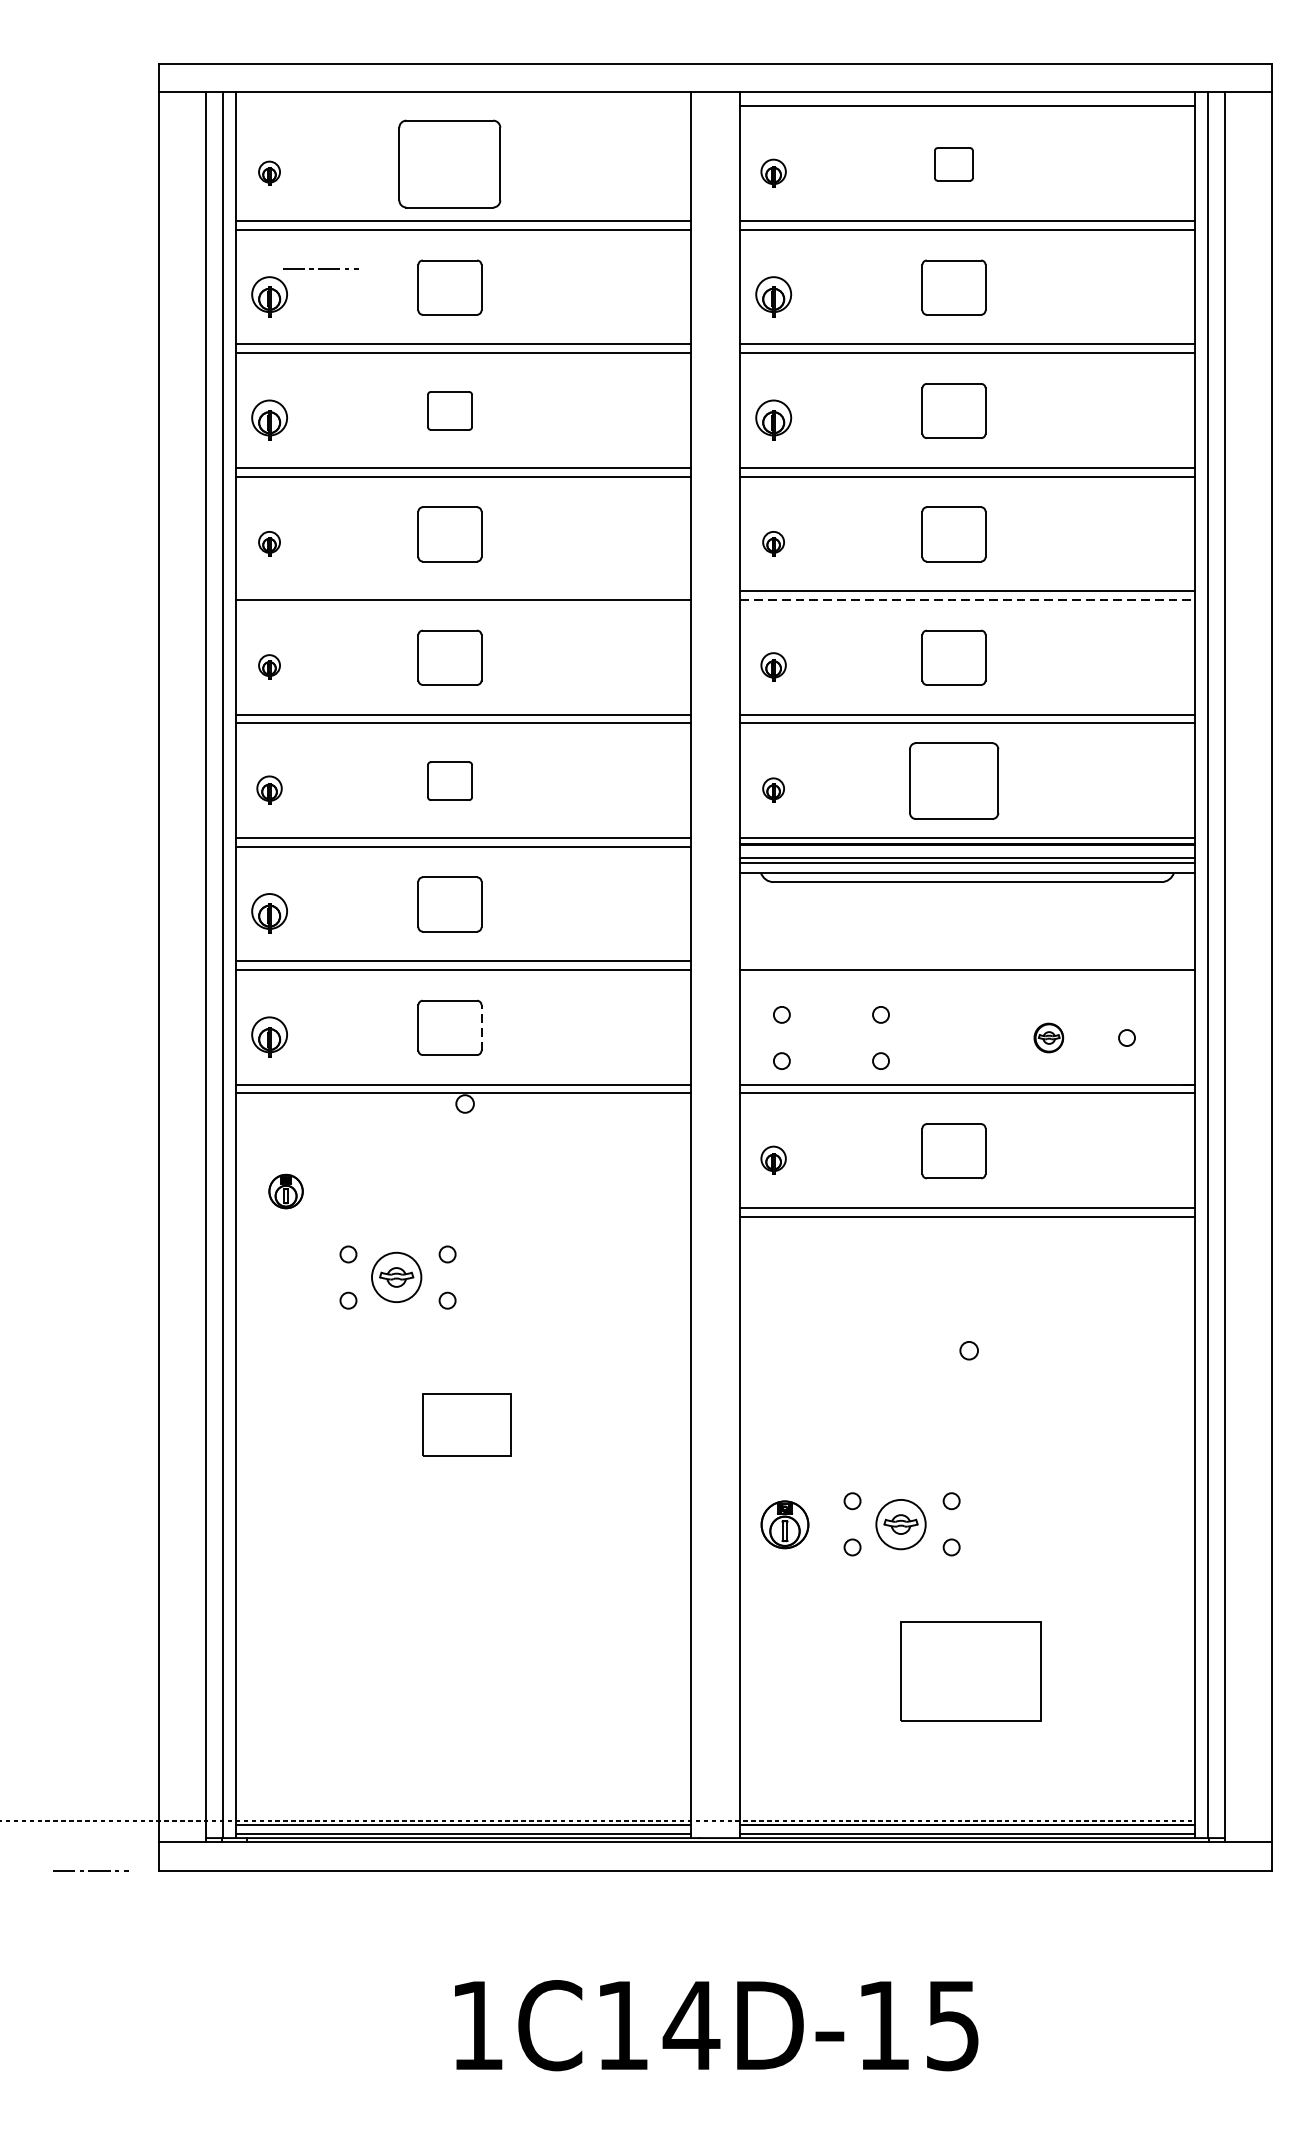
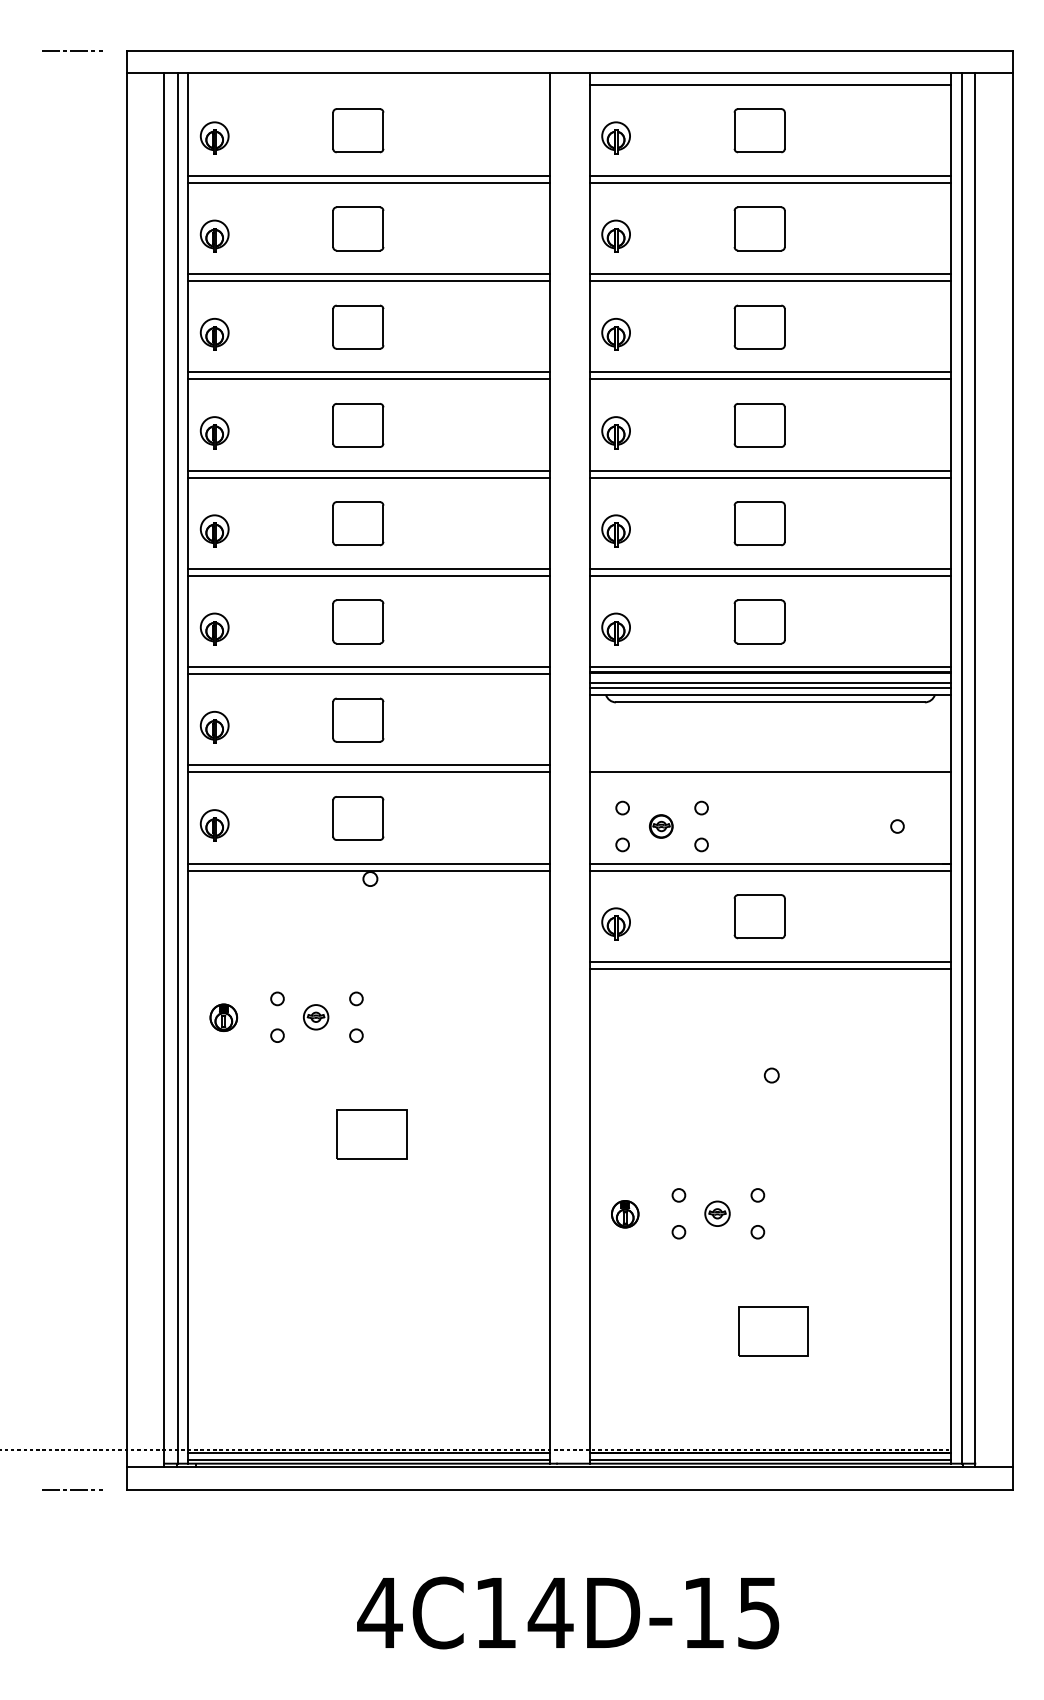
part: (450, 164) -> (358, 130), size x0.62
part: (953, 164) -> (759, 130), size x1.67
part: (269, 172) -> (214, 137), size x1.67
part: (772, 172) -> (615, 137), size x1.43
line: (320, 268) -> (72, 50), moved
part: (450, 410) -> (358, 326), size x1.43
part: (269, 543) -> (214, 432), size x1.67
part: (772, 543) -> (615, 432), size x1.67
line: (462, 590) -> (368, 470), added
line: (967, 599) -> (770, 477), dashed -> solid
part: (269, 666) -> (214, 530), size x1.67
part: (772, 666) -> (615, 530), size x1.43
part: (450, 780) -> (358, 621), size x1.43
part: (953, 780) -> (759, 621), size x0.71
part: (269, 789) -> (214, 628), size x1.43
part: (772, 789) -> (615, 628), size x1.67
line: (481, 1026) -> (383, 817), dashed -> solid
part: (1049, 1037) -> (661, 826), moved
part: (772, 1159) -> (615, 923), size x1.43
part: (285, 1191) -> (223, 1017), moved
part: (397, 1277) -> (316, 1017), size x0.62
part: (900, 1523) -> (717, 1213), size x0.62
part: (785, 1525) -> (625, 1214), size x0.71
part: (971, 1672) -> (773, 1331), size x0.62
text: (476, 2024) -> (379, 1612), 1C14D-15 -> 4C14D-15

